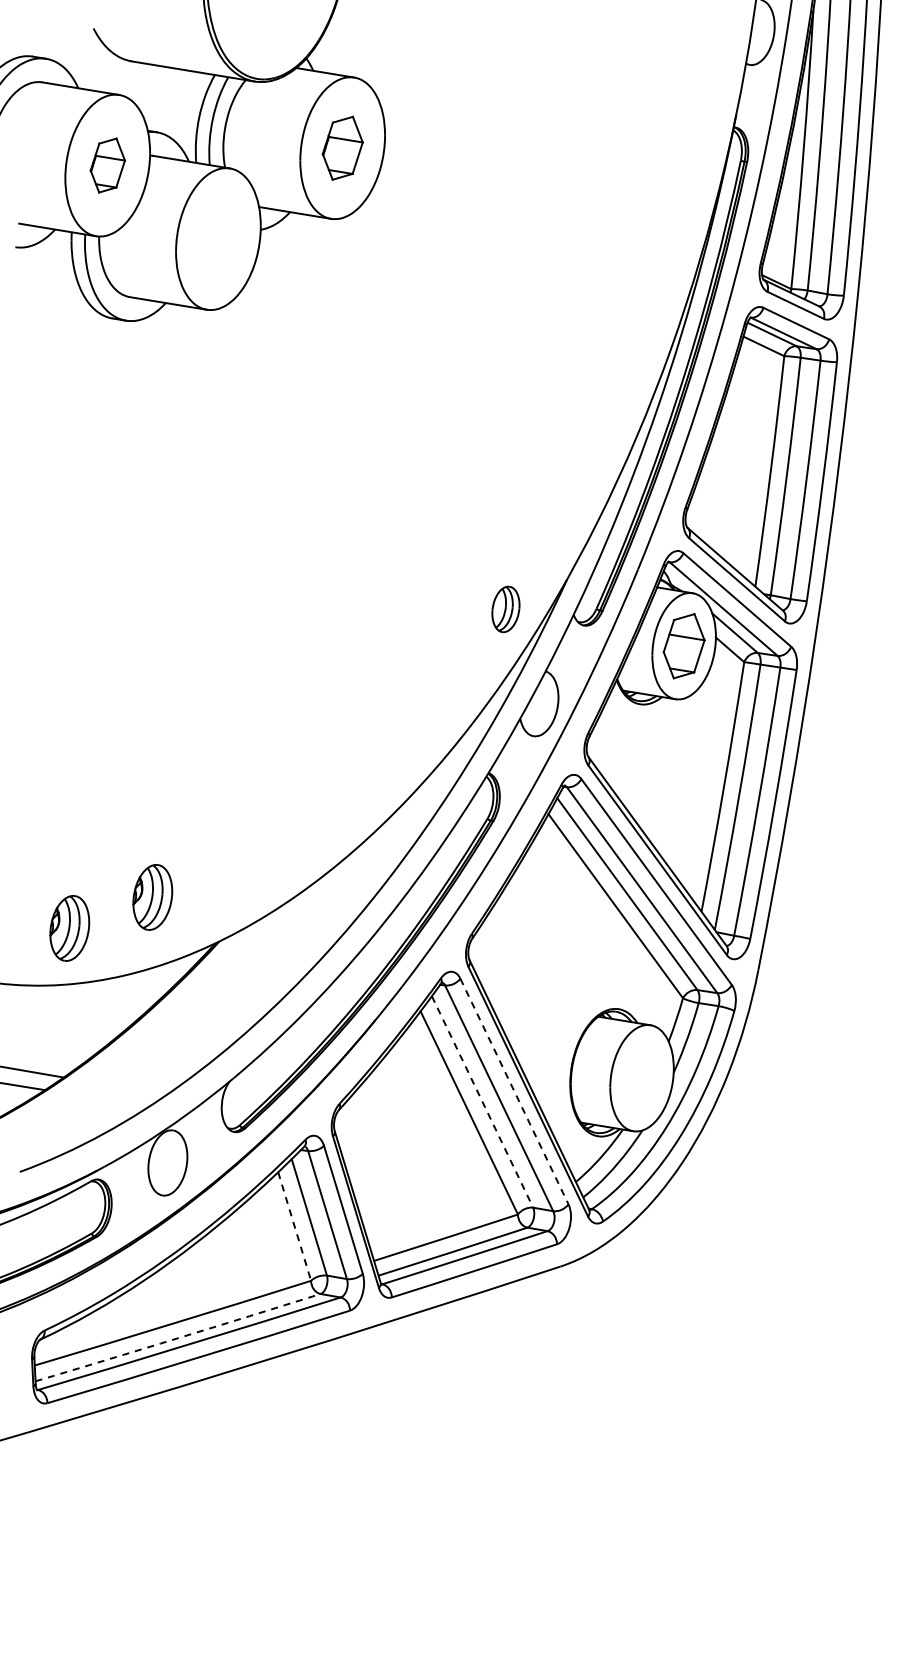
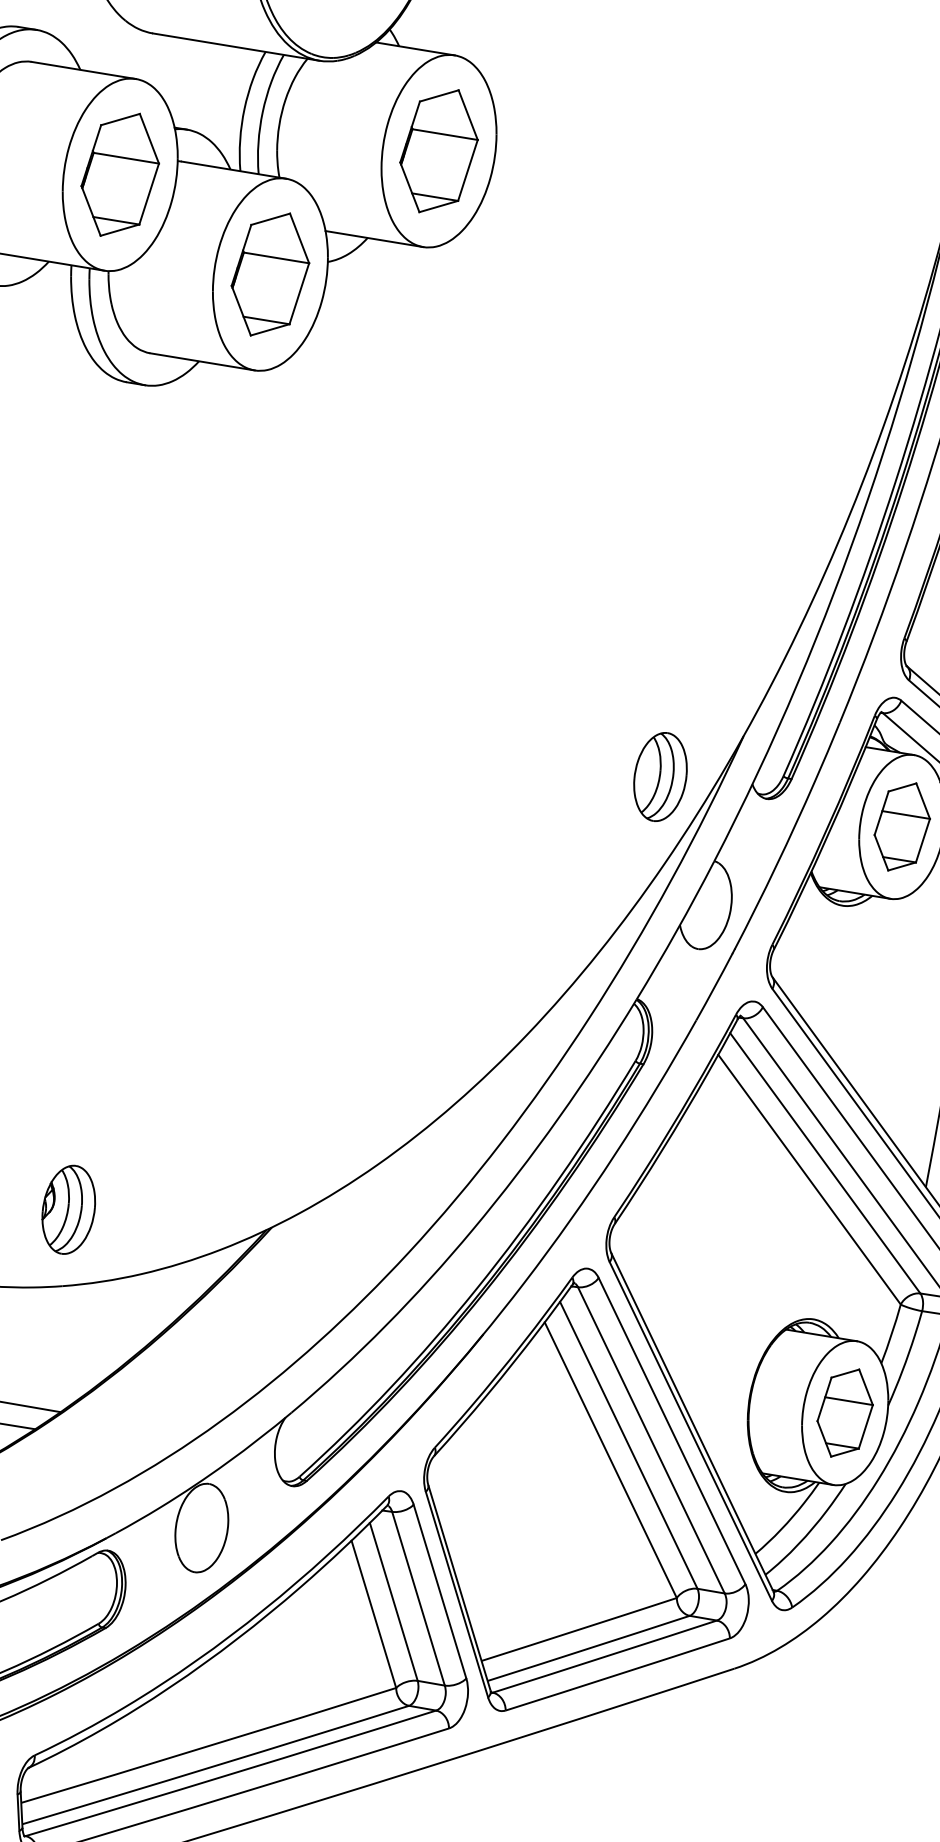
part: (342, 148) -> (438, 151), size x1.43
part: (107, 165) -> (119, 174), size x1.67
part: (217, 239) -> (269, 275), added
part: (505, 609) -> (659, 777), size x1.43
part: (152, 897) -> (180, 1167), removed
part: (641, 1078) -> (844, 1413), added
line: (514, 1091) -> (672, 1431), dashed -> solid
line: (482, 1102) -> (628, 1446), dashed -> solid
line: (294, 1226) -> (373, 1614), dashed -> solid
arc: (178, 1338) -> (216, 1766), dashed -> solid

